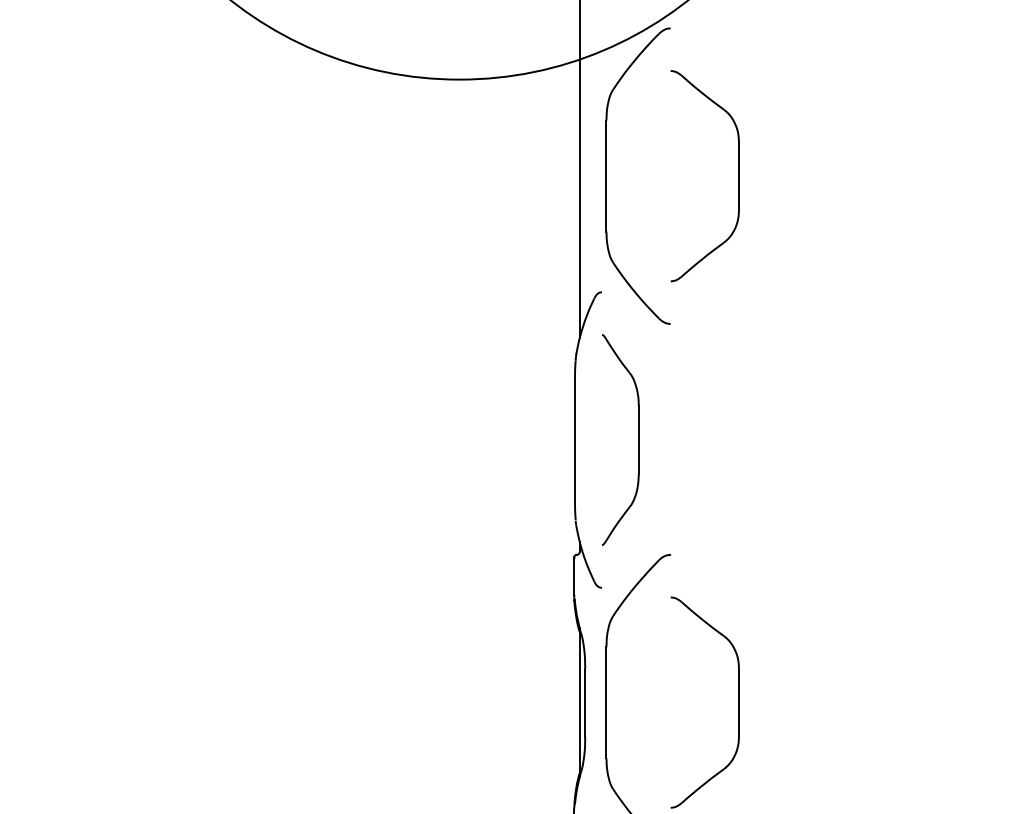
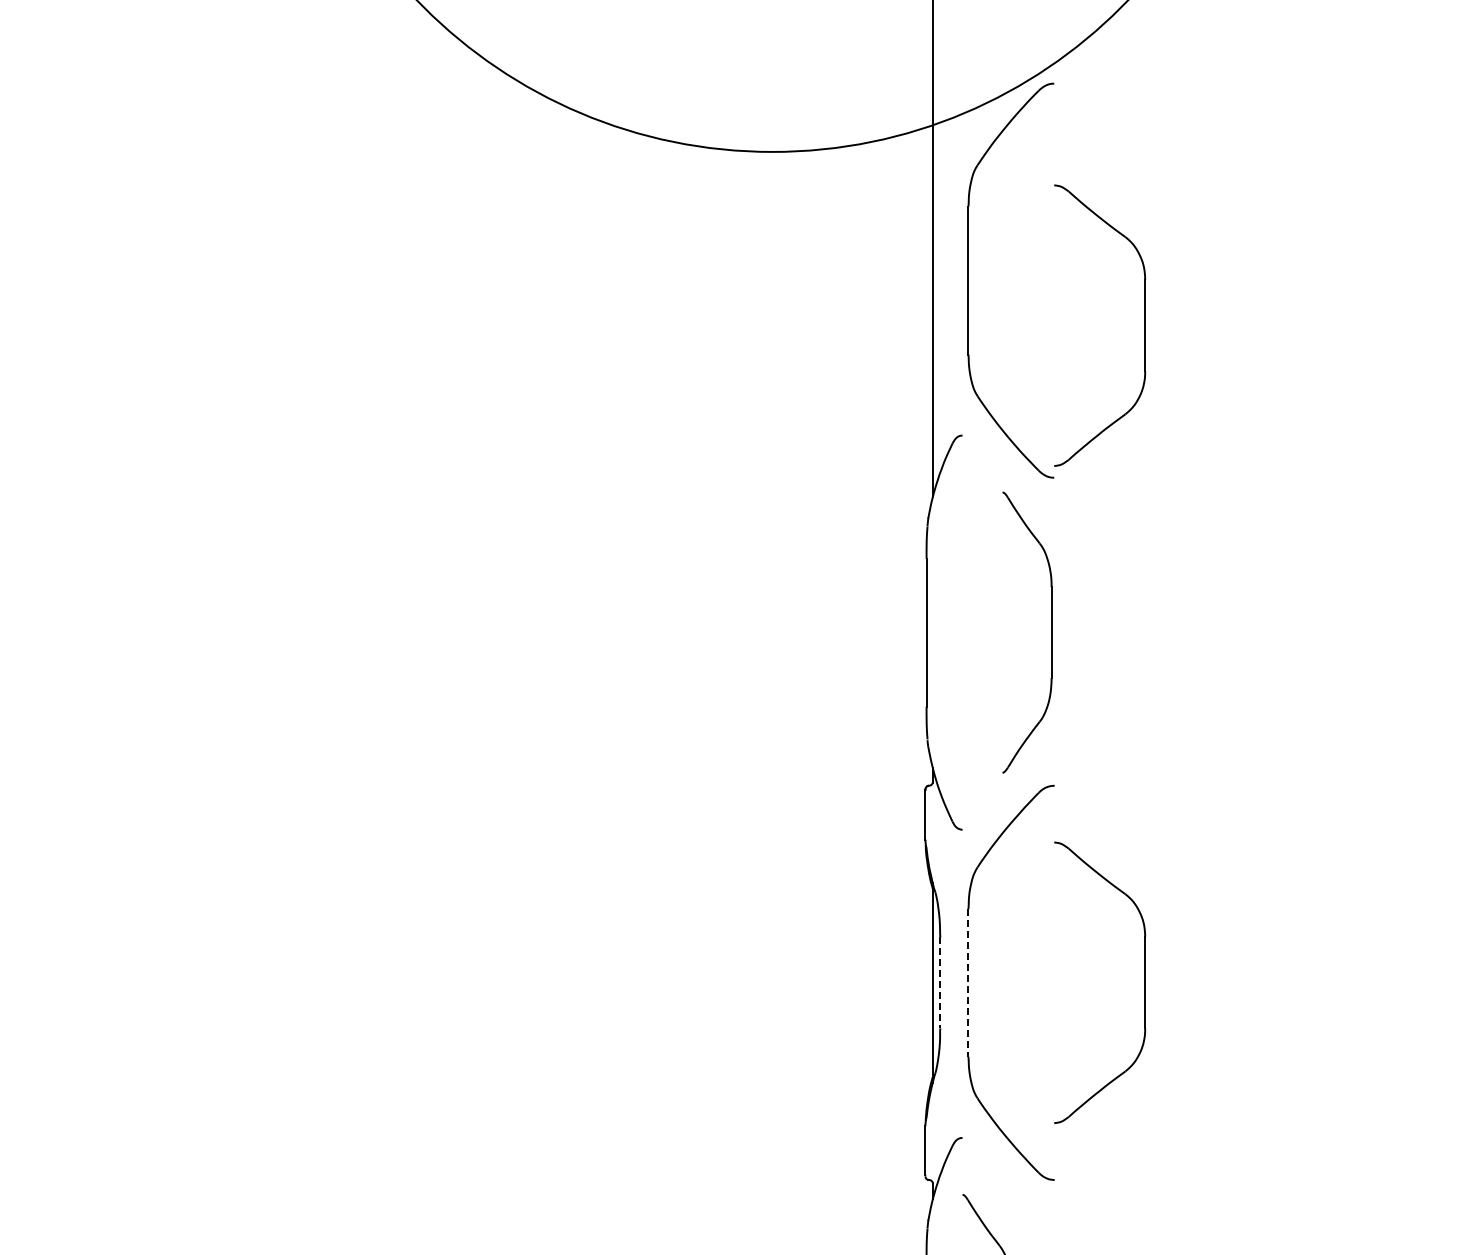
part: (738, 176) -> (1144, 325), moved
part: (638, 439) -> (1051, 632), moved
line: (585, 703) -> (940, 983), solid -> dashed
line: (606, 703) -> (968, 983), solid -> dashed

